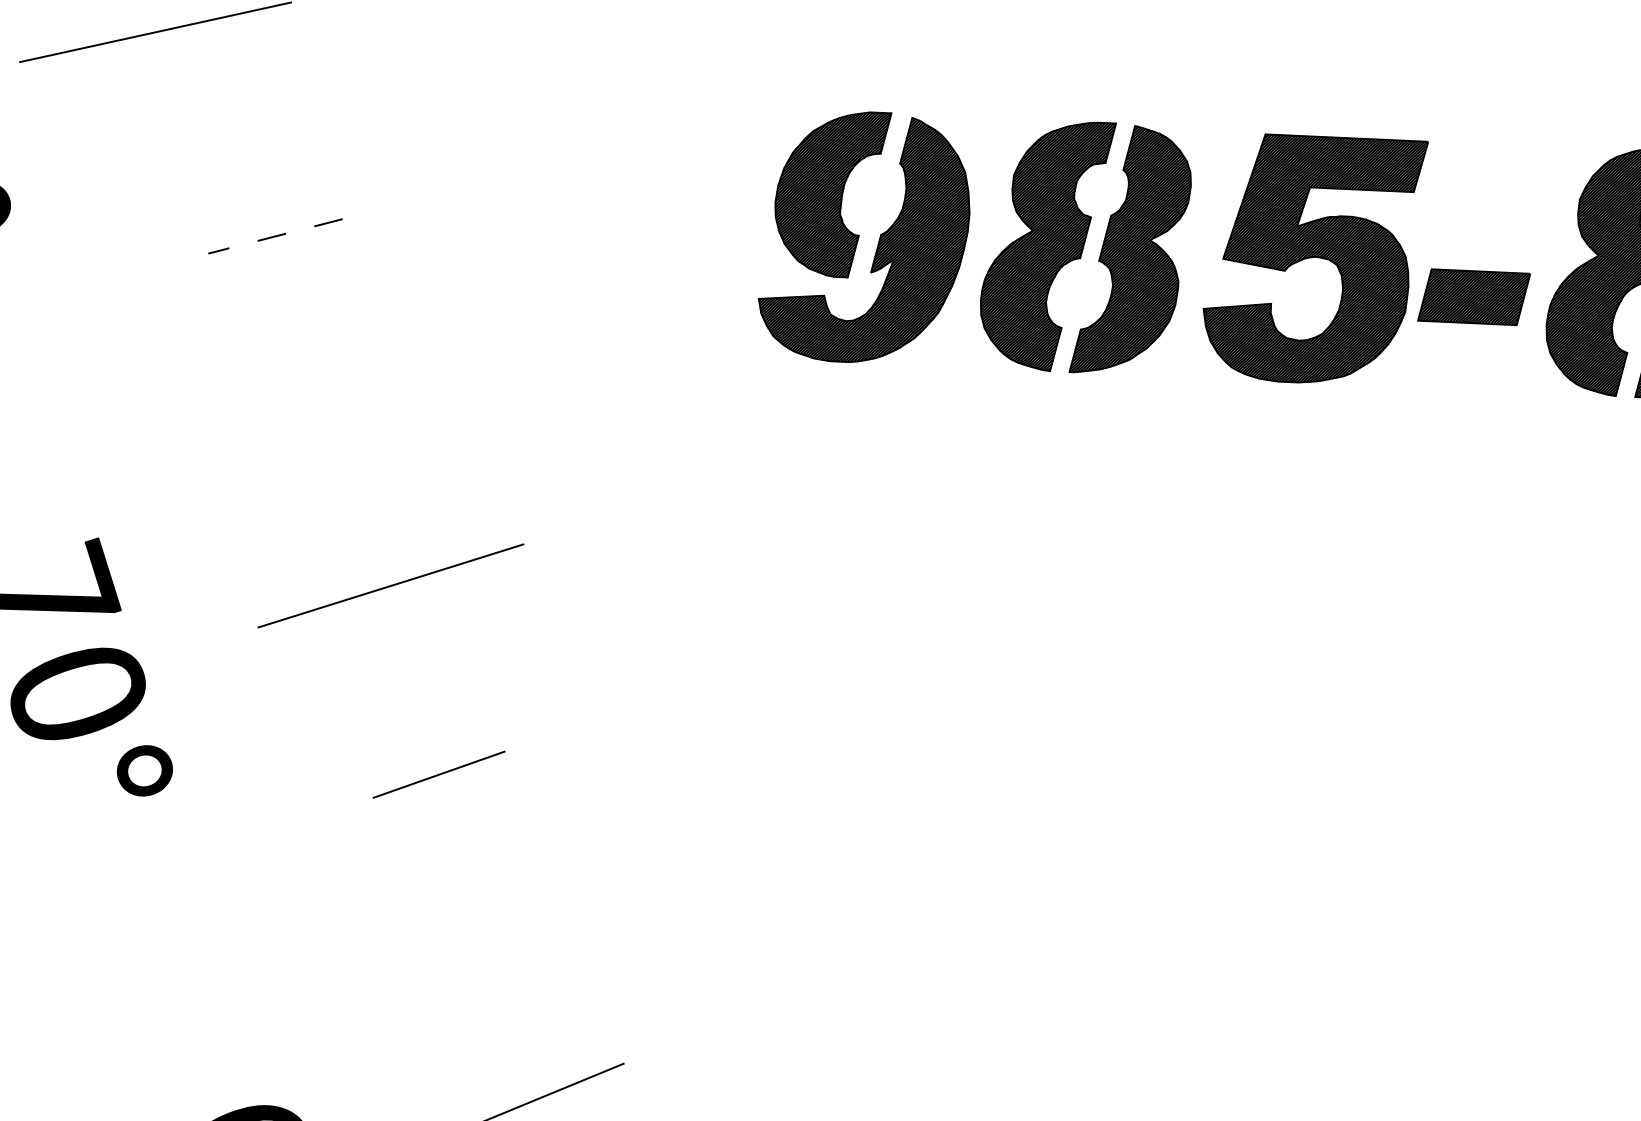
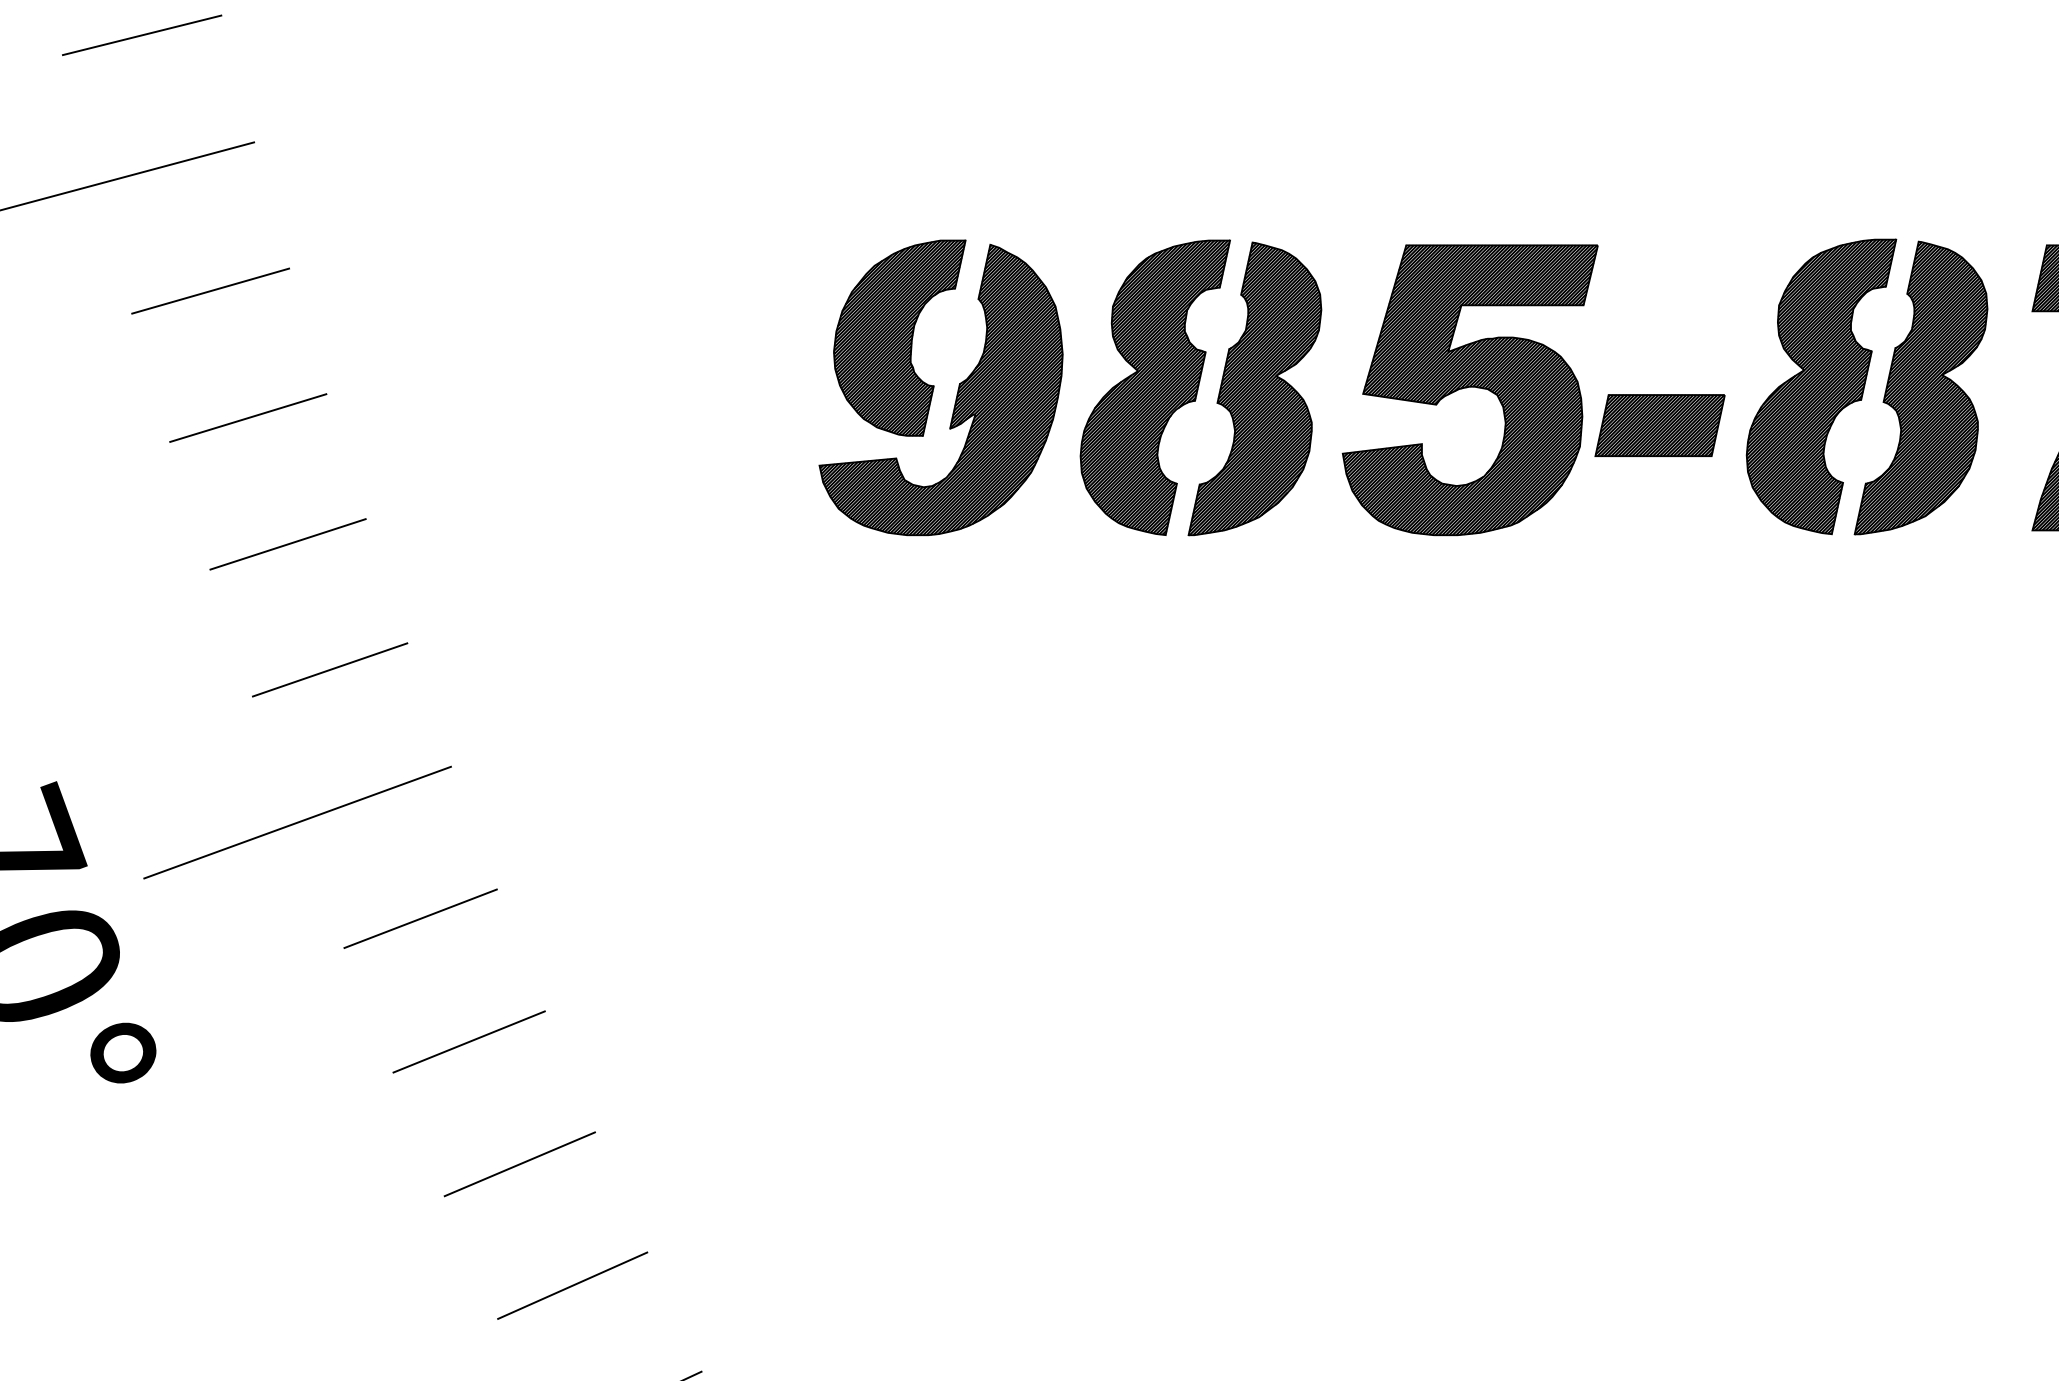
line: (248, 126) -> (210, 290), added
line: (275, 236) -> (248, 418), dashed -> solid
line: (303, 345) -> (287, 544), added
line: (334, 453) -> (329, 669), added
line: (390, 585) -> (297, 822), moved
line: (402, 668) -> (420, 918), added
line: (477, 880) -> (519, 1164), added
line: (517, 985) -> (572, 1285), added

